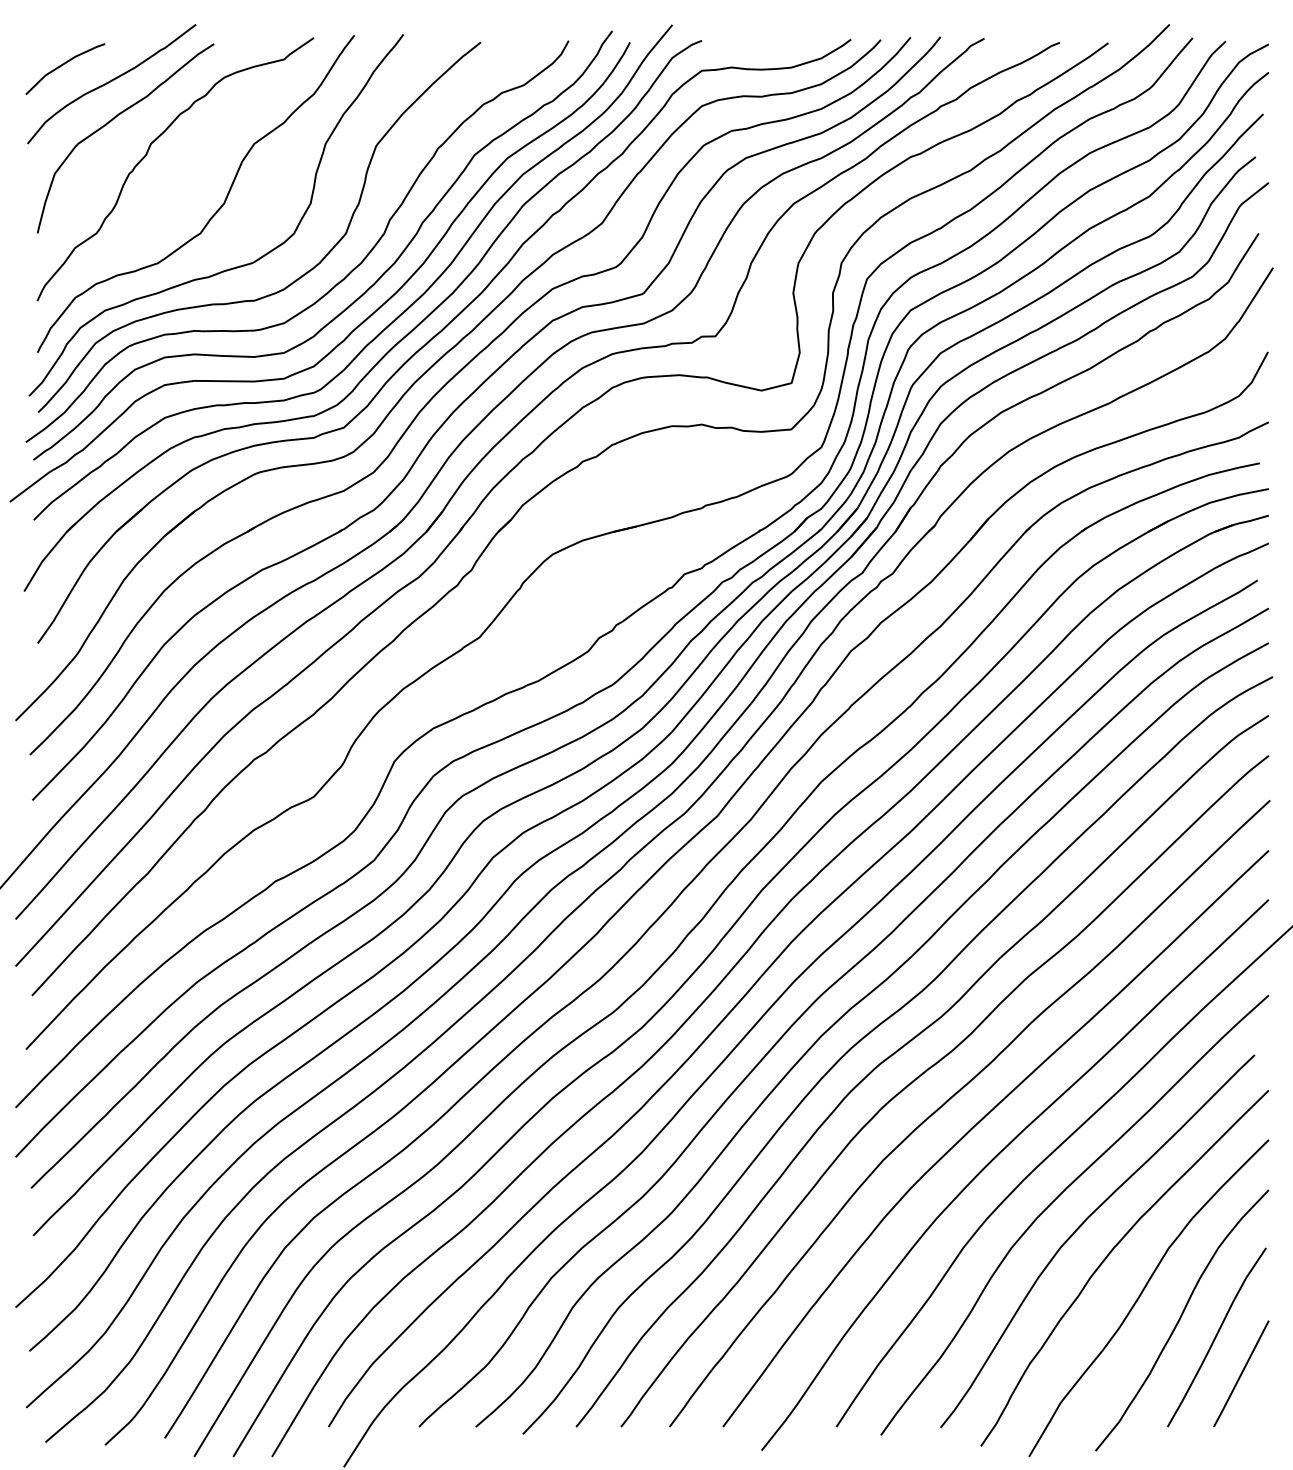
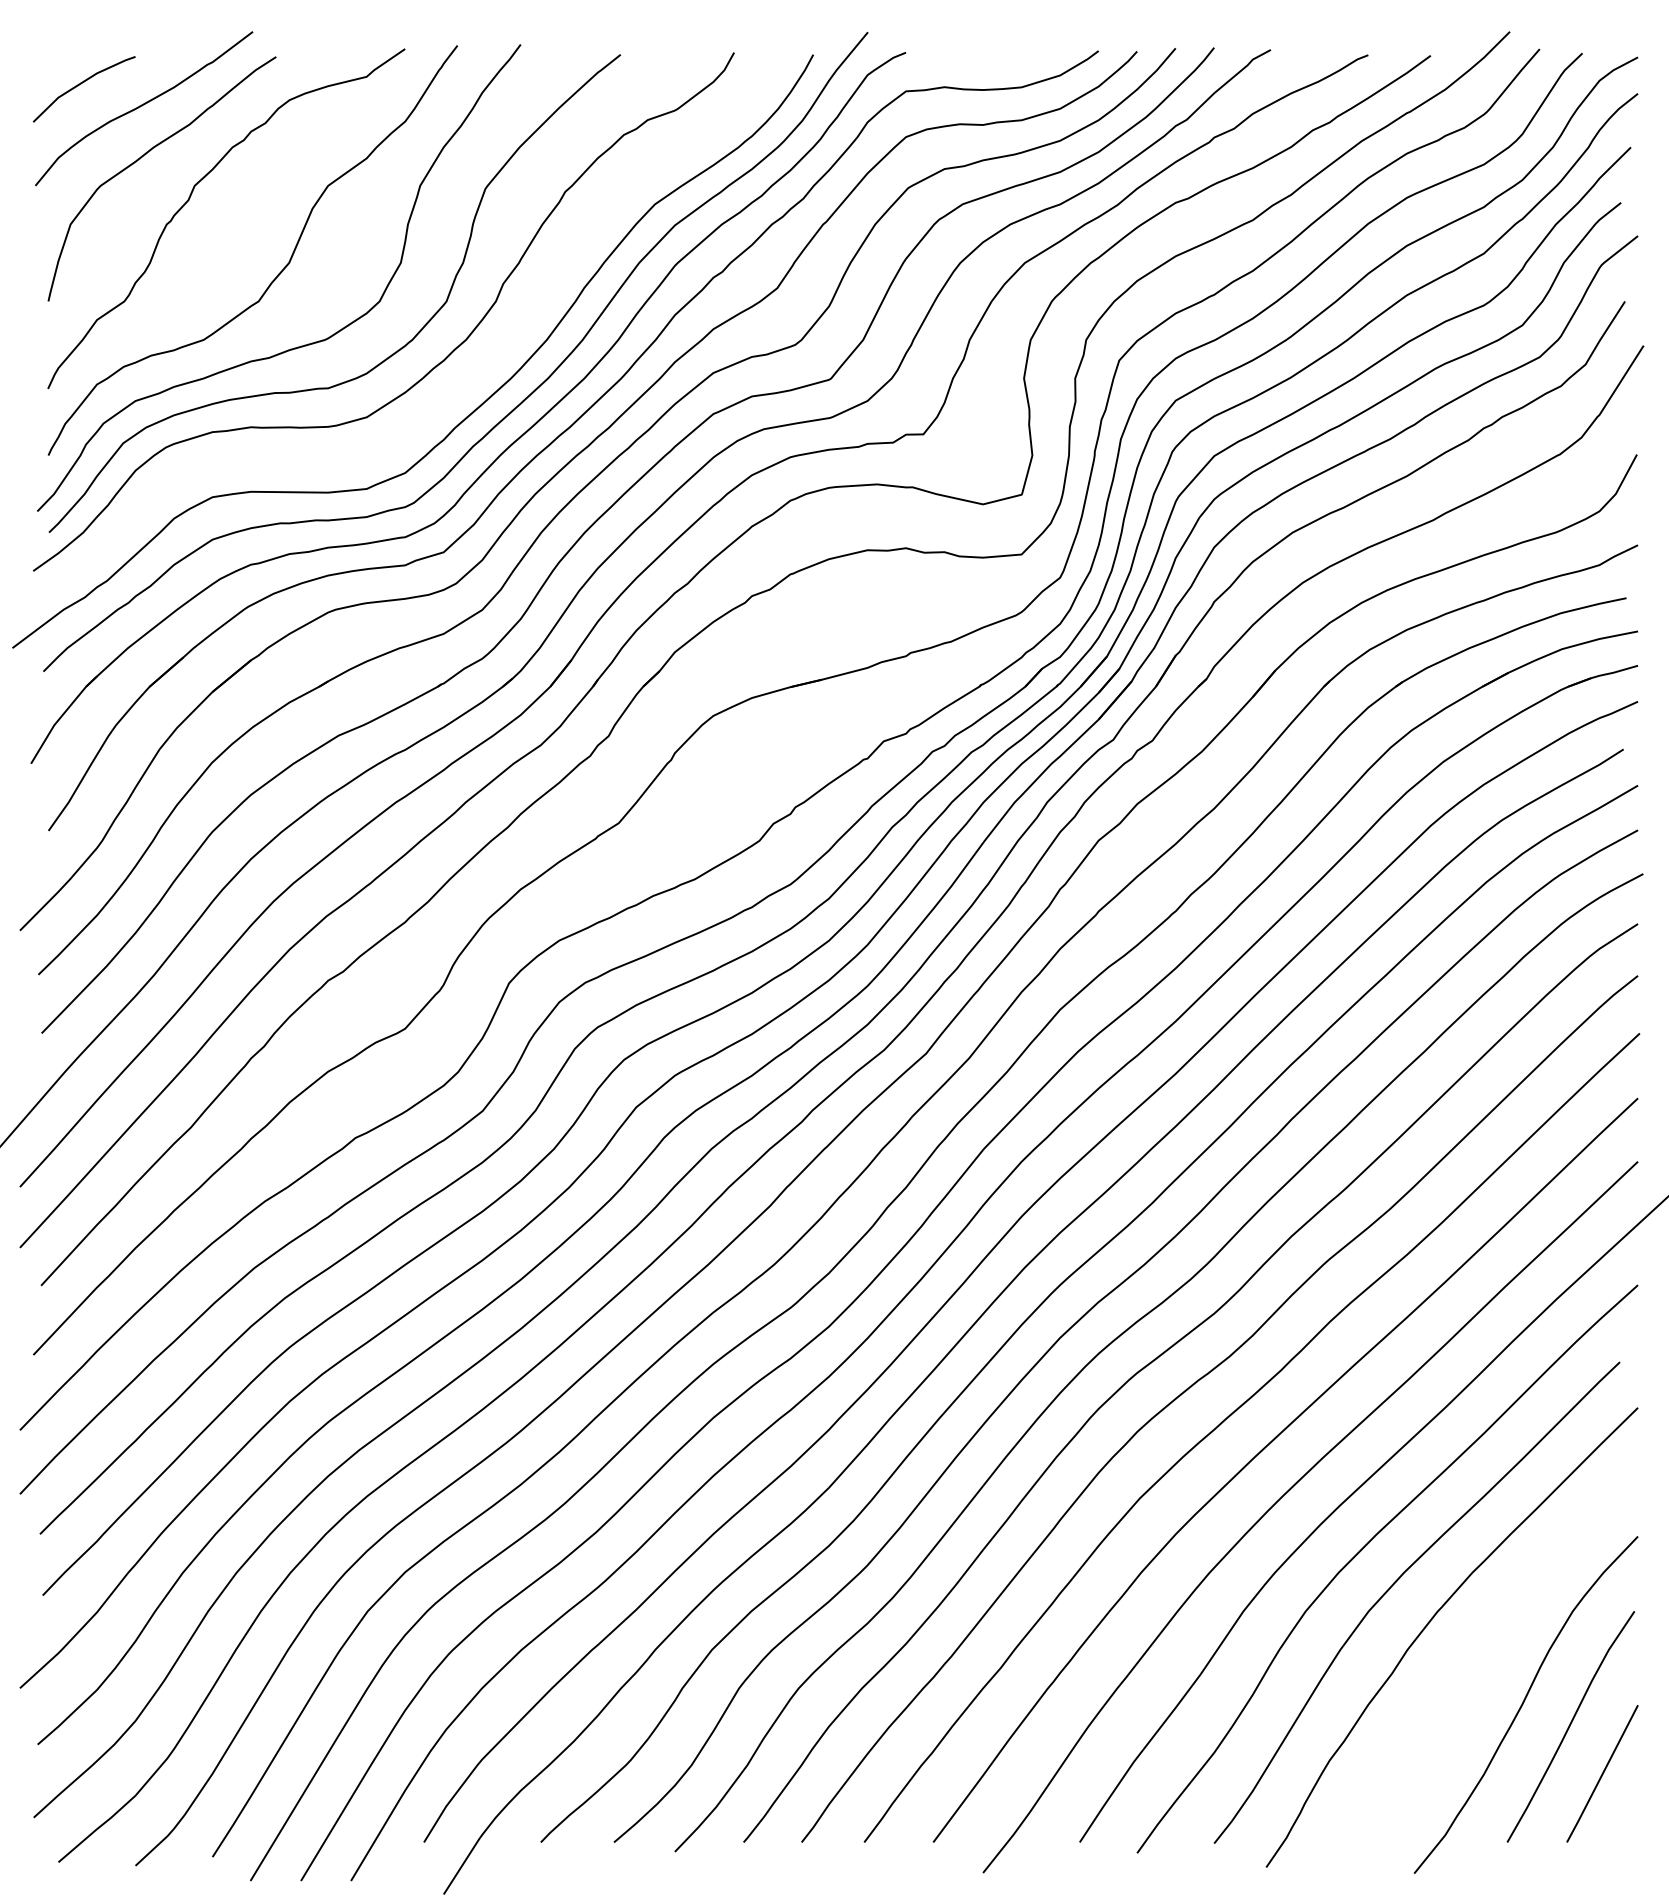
curve: (366, 289) -> (472, 373), removed
curve: (1141, 1295) -> (1473, 1672), removed

